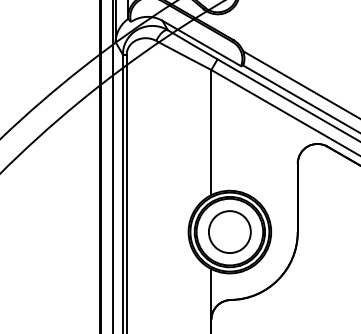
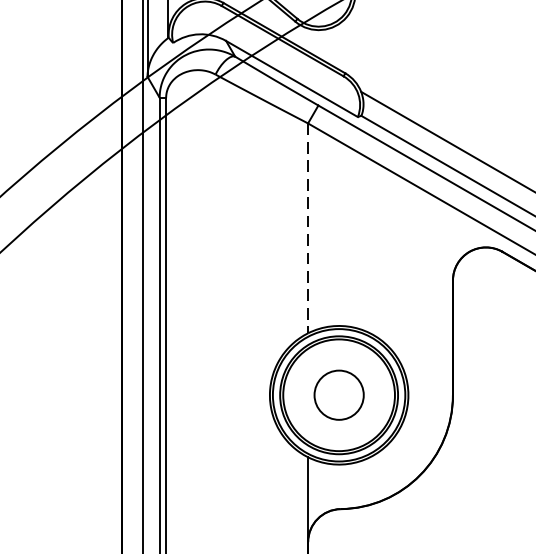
line: (211, 132) -> (308, 228), solid -> dashed
circle: (229, 231) -> (338, 394), size x0.7

